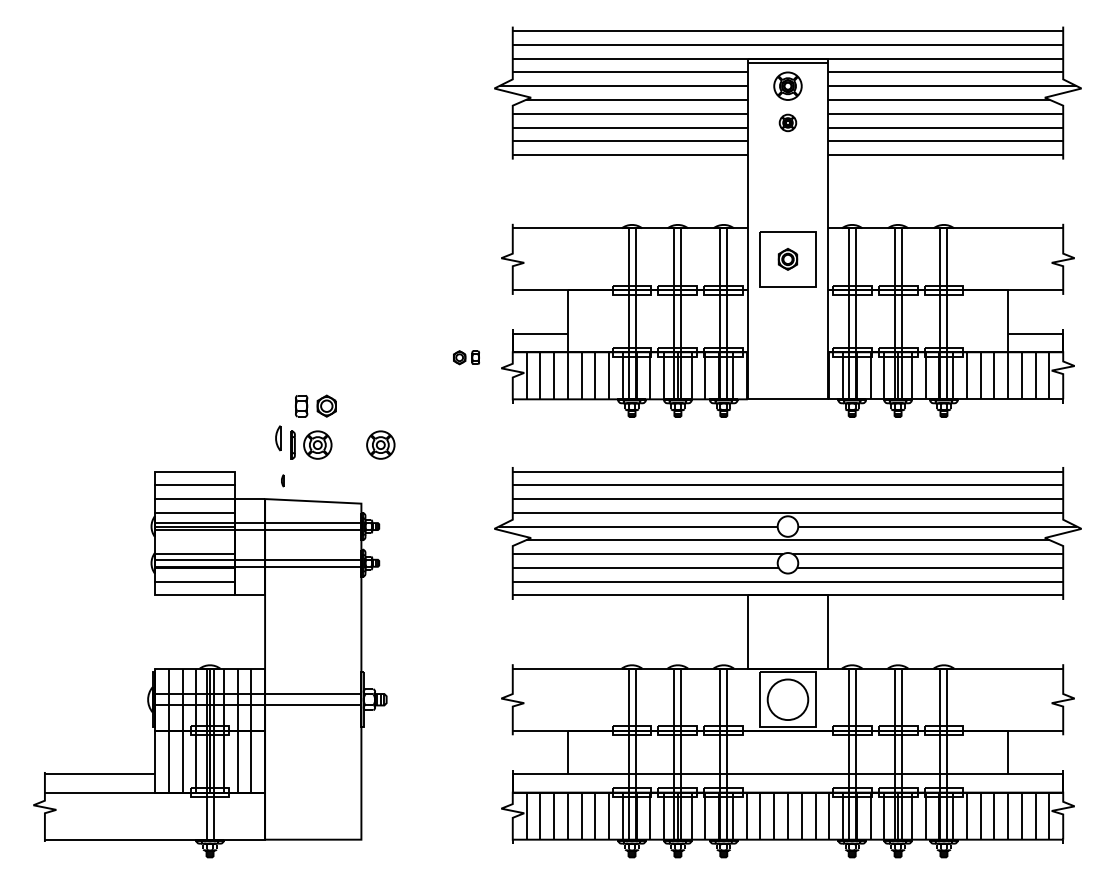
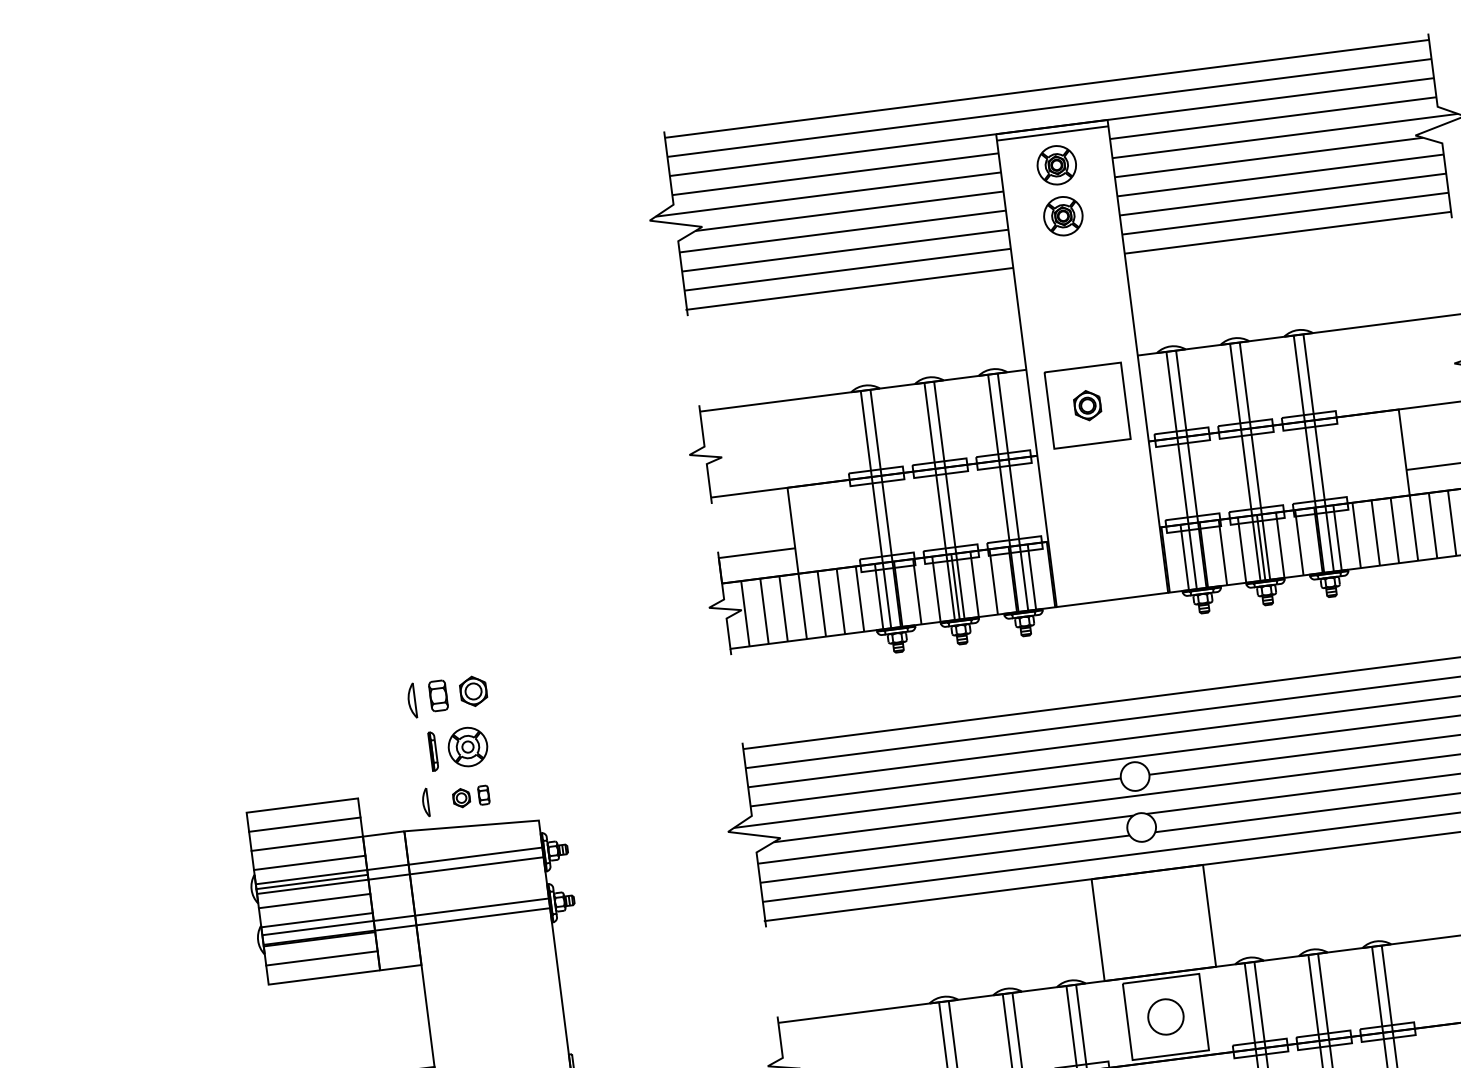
part: (787, 122) -> (1062, 215), size x1.67
part: (466, 357) -> (471, 796), moved
part: (278, 438) -> (412, 701), moved
part: (380, 444) -> (554, 735), removed
part: (282, 480) -> (425, 802), size x1.67
line: (195, 540) -> (315, 901), added
circle: (787, 699) -> (1165, 1016), size x0.62

